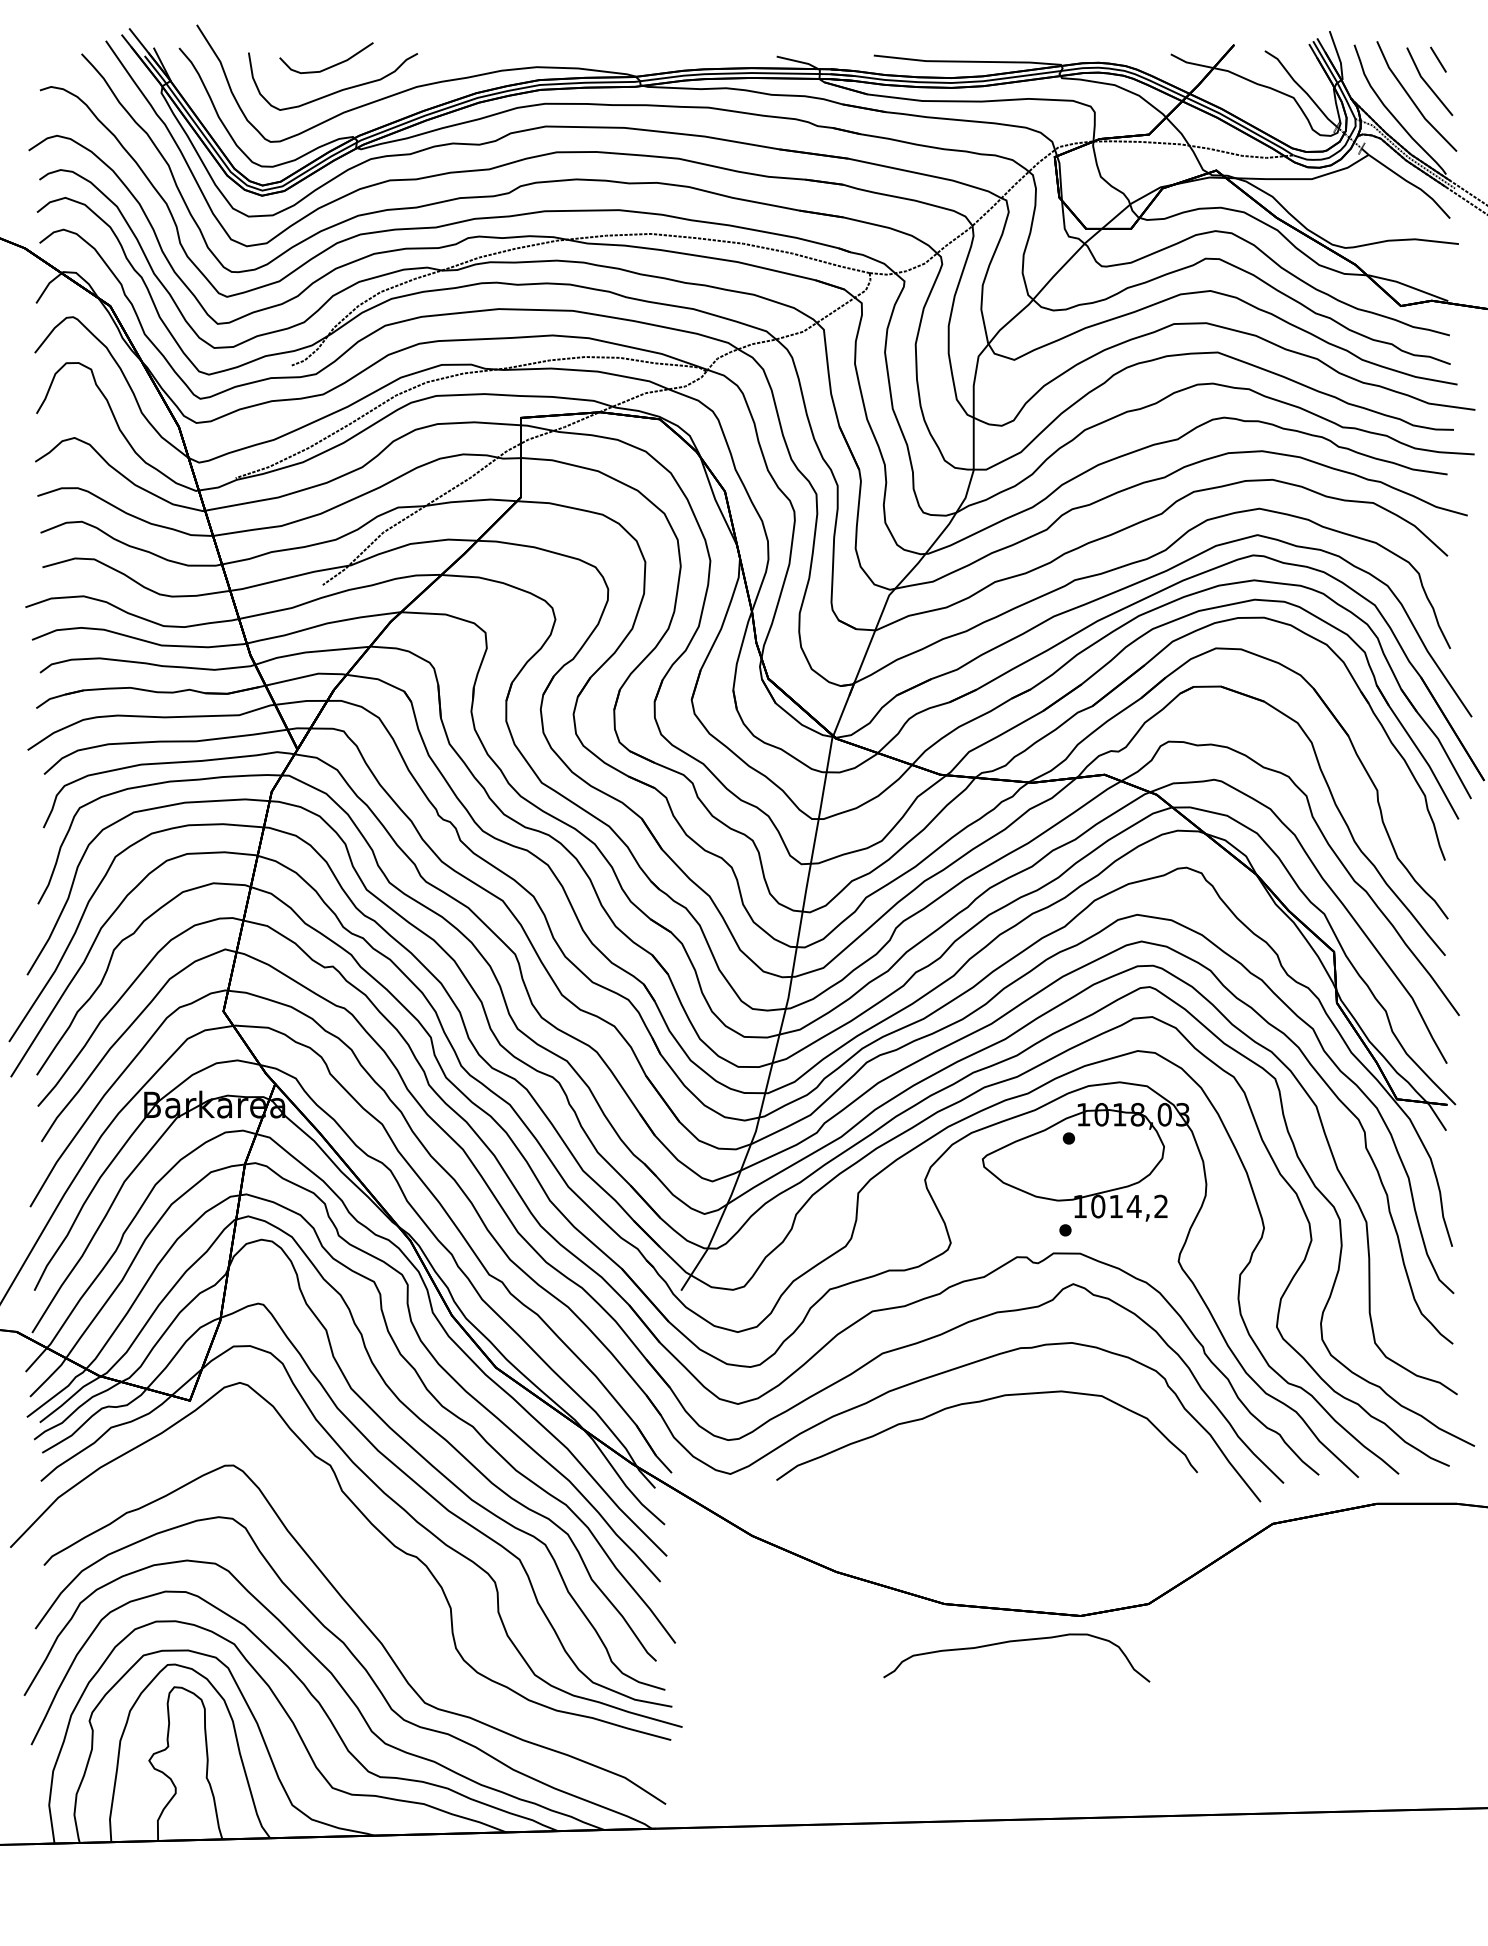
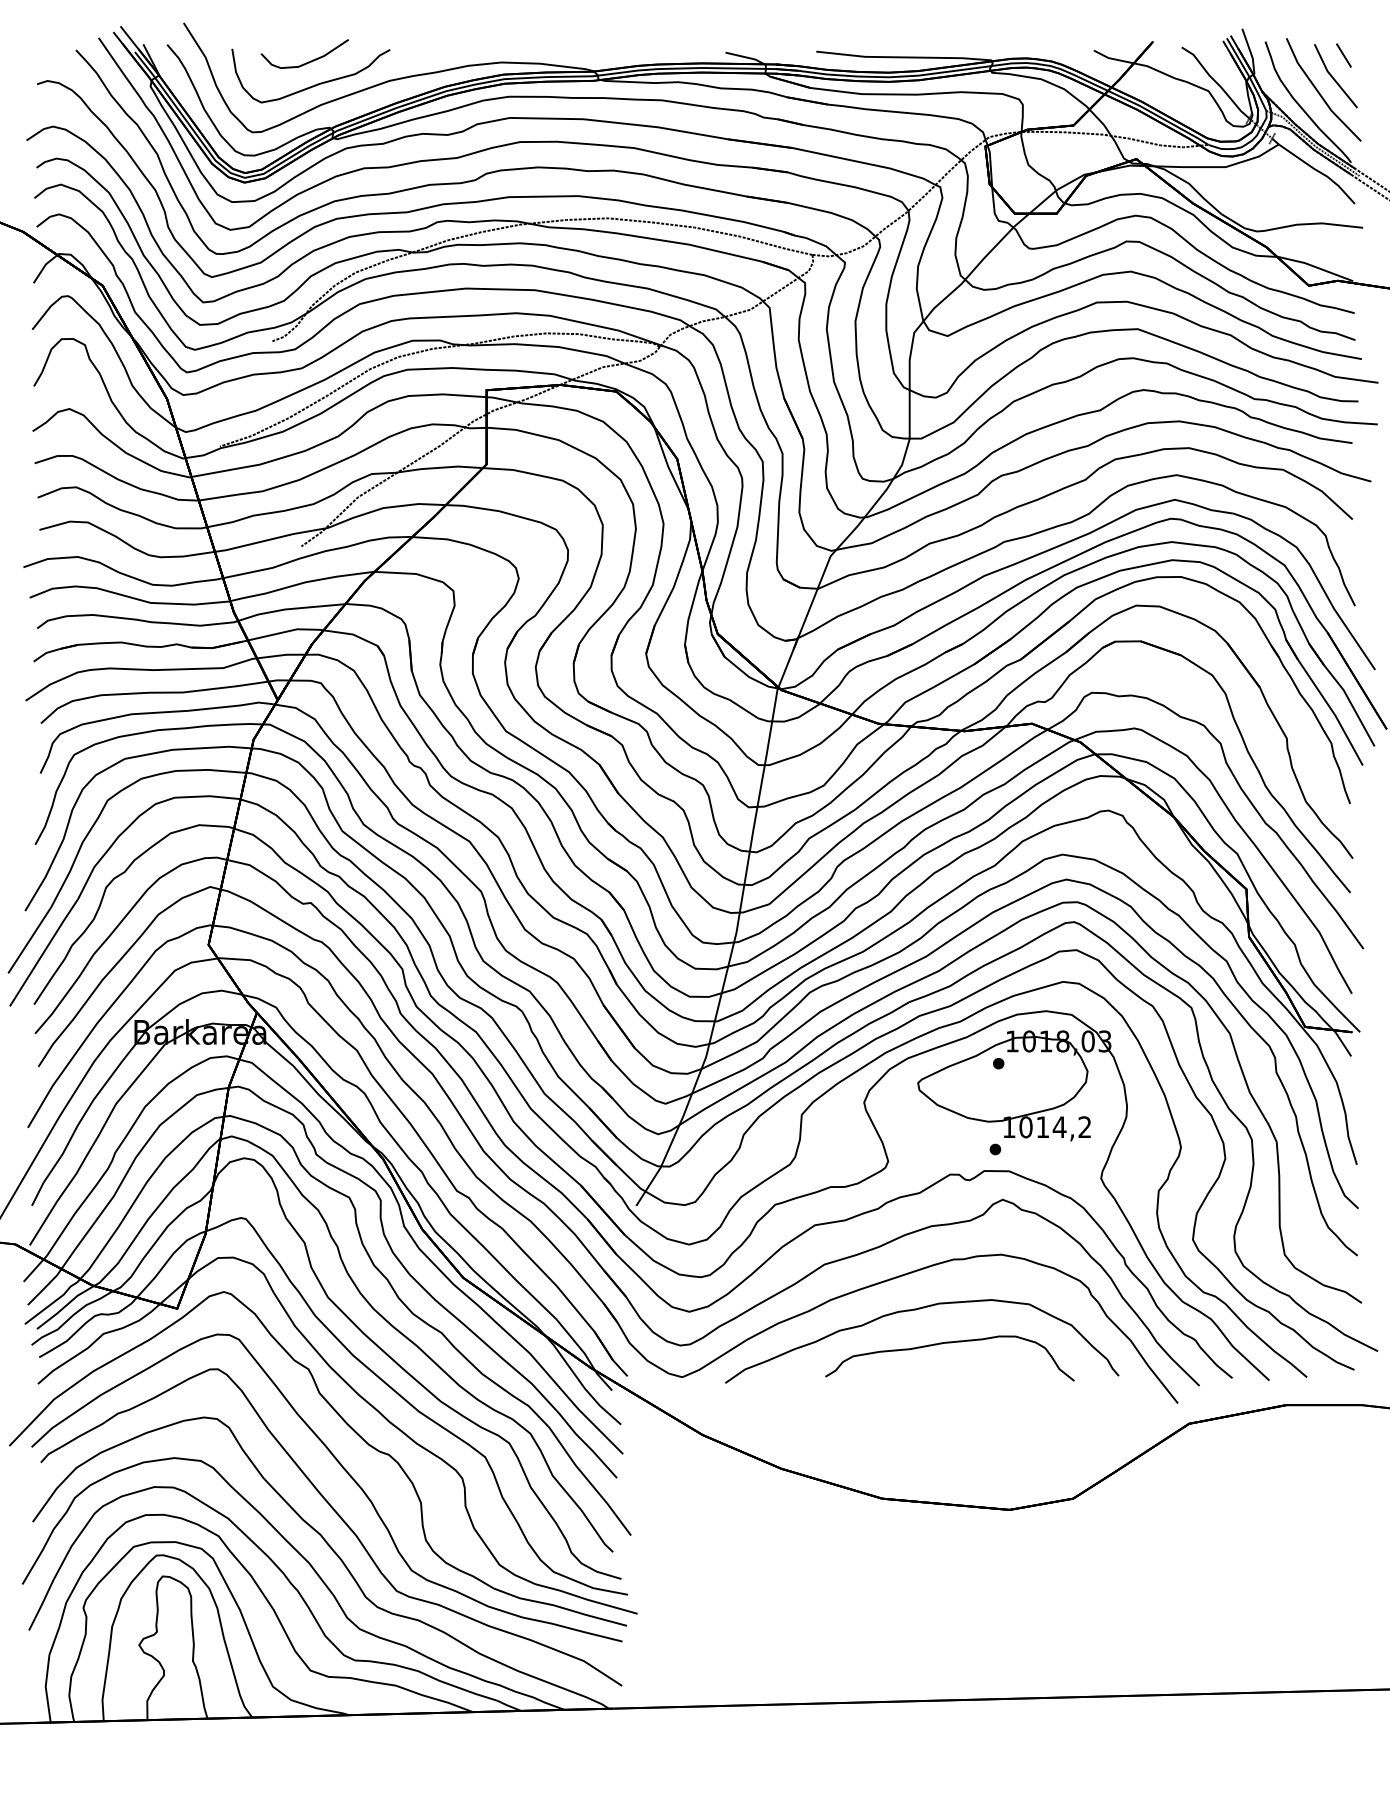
part: (368, 1573) -> (344, 1470), added
part: (1012, 1642) -> (945, 1344), moved

